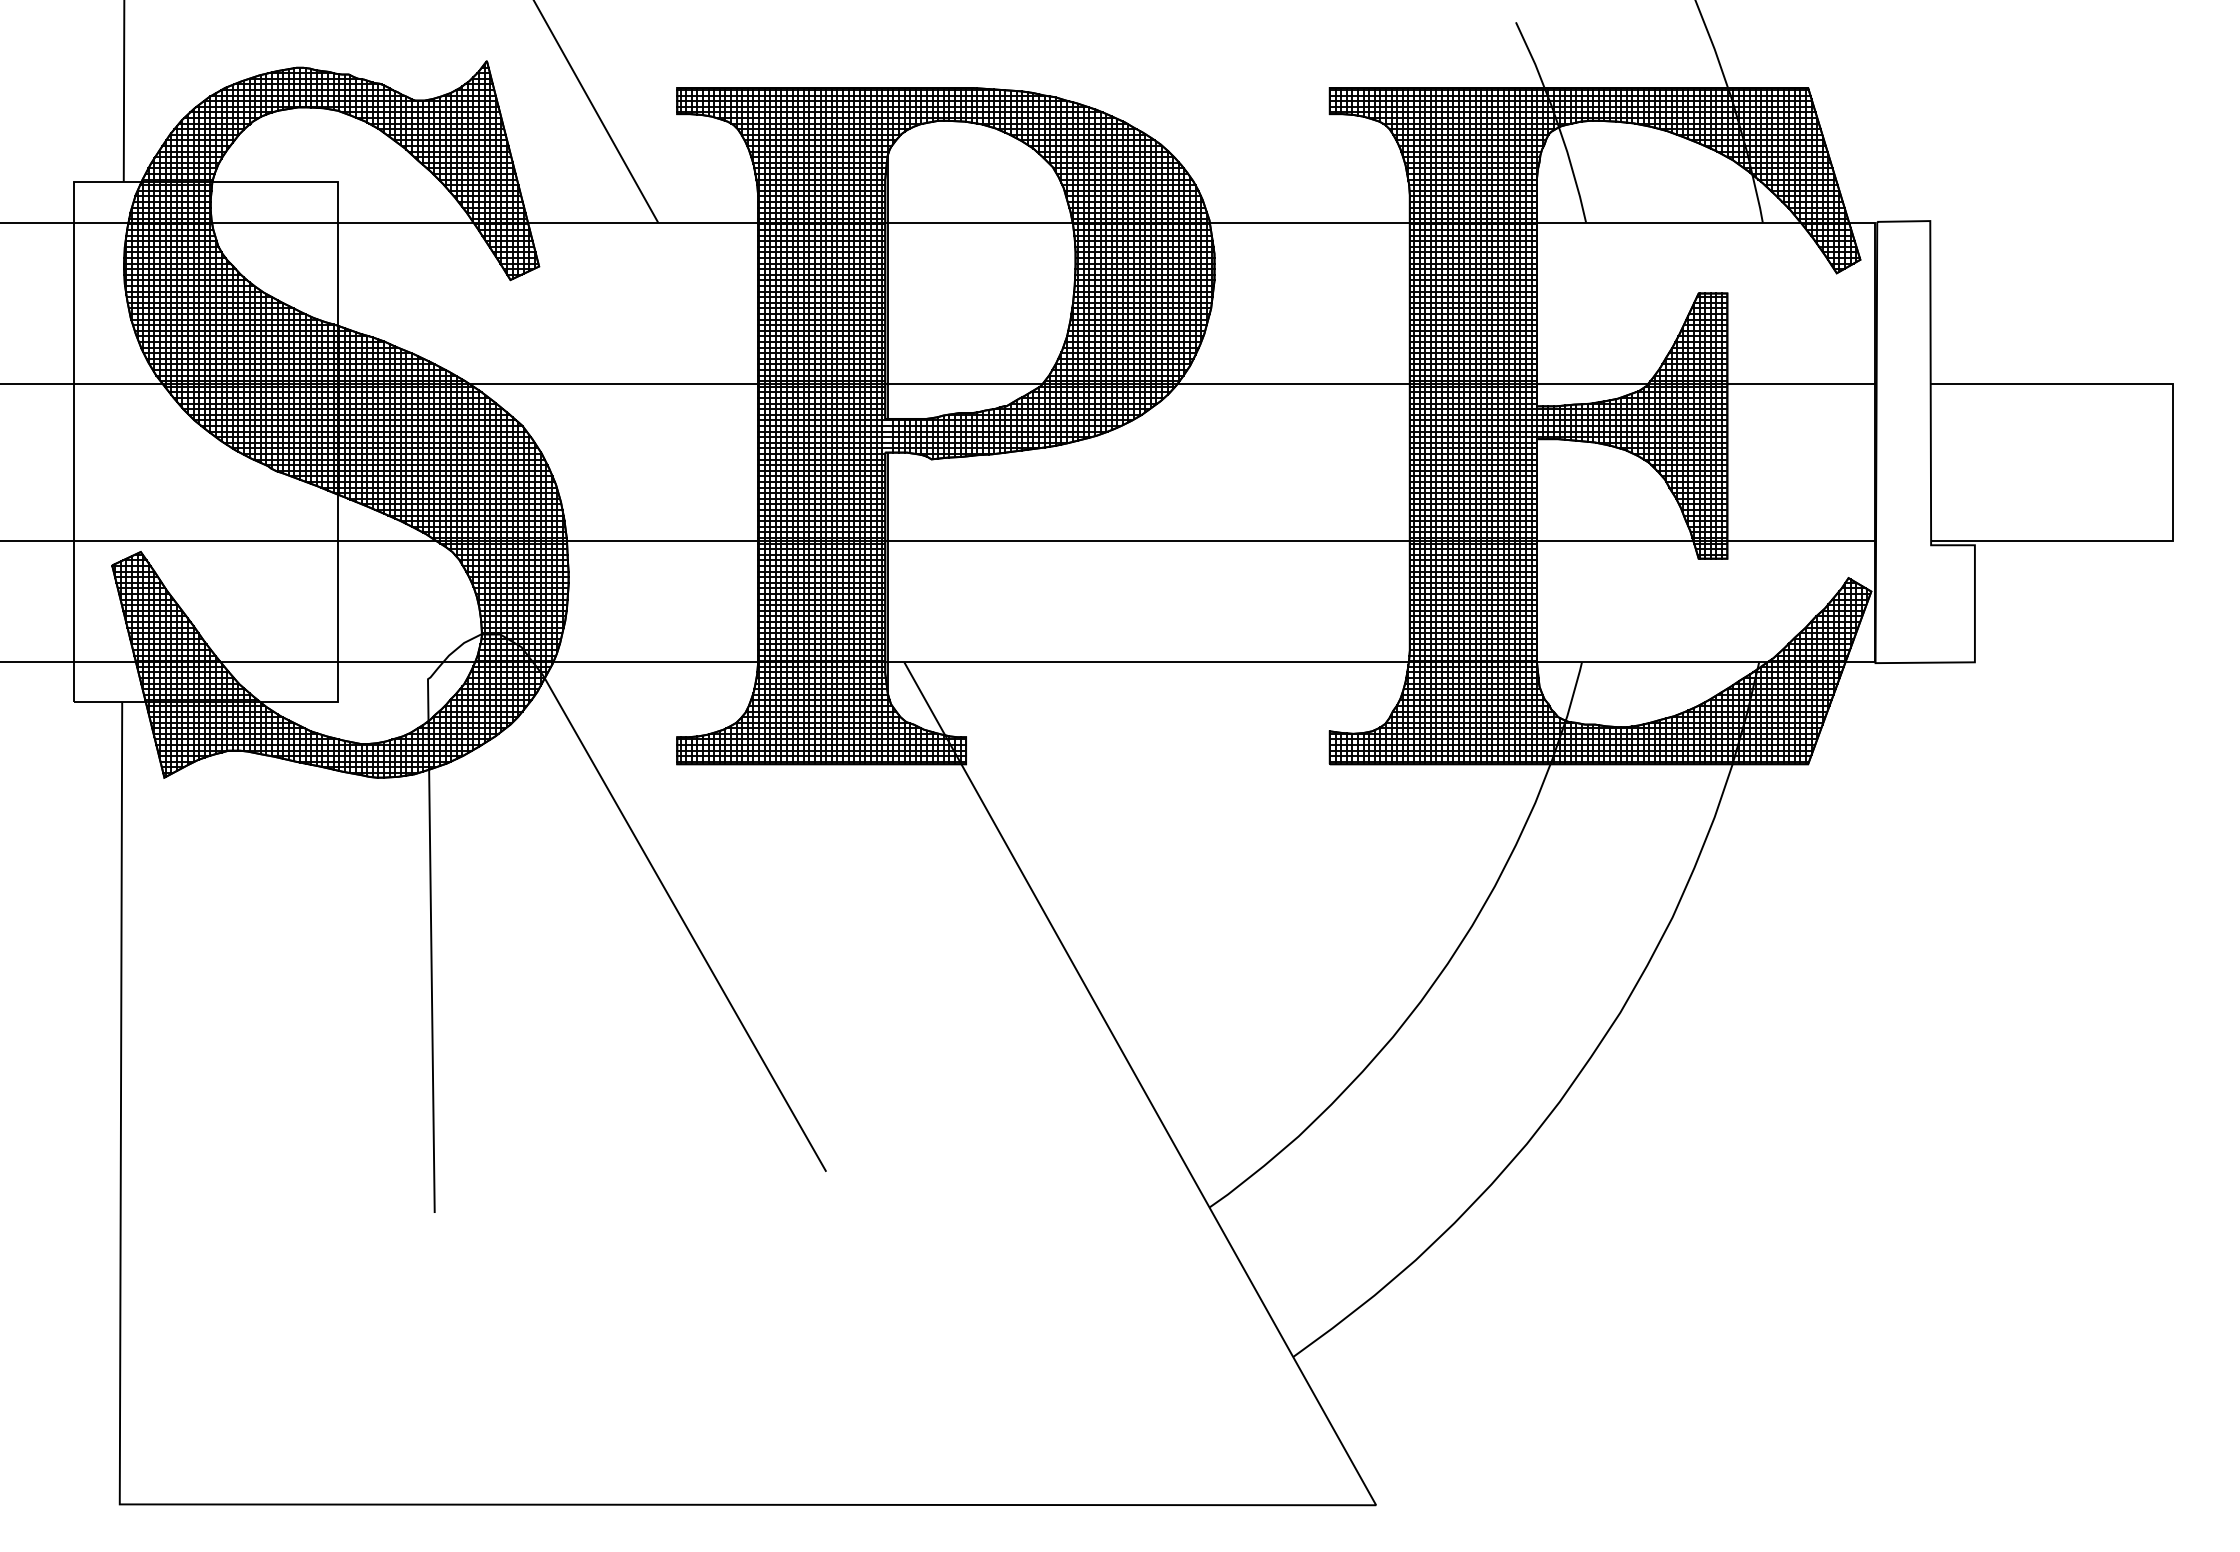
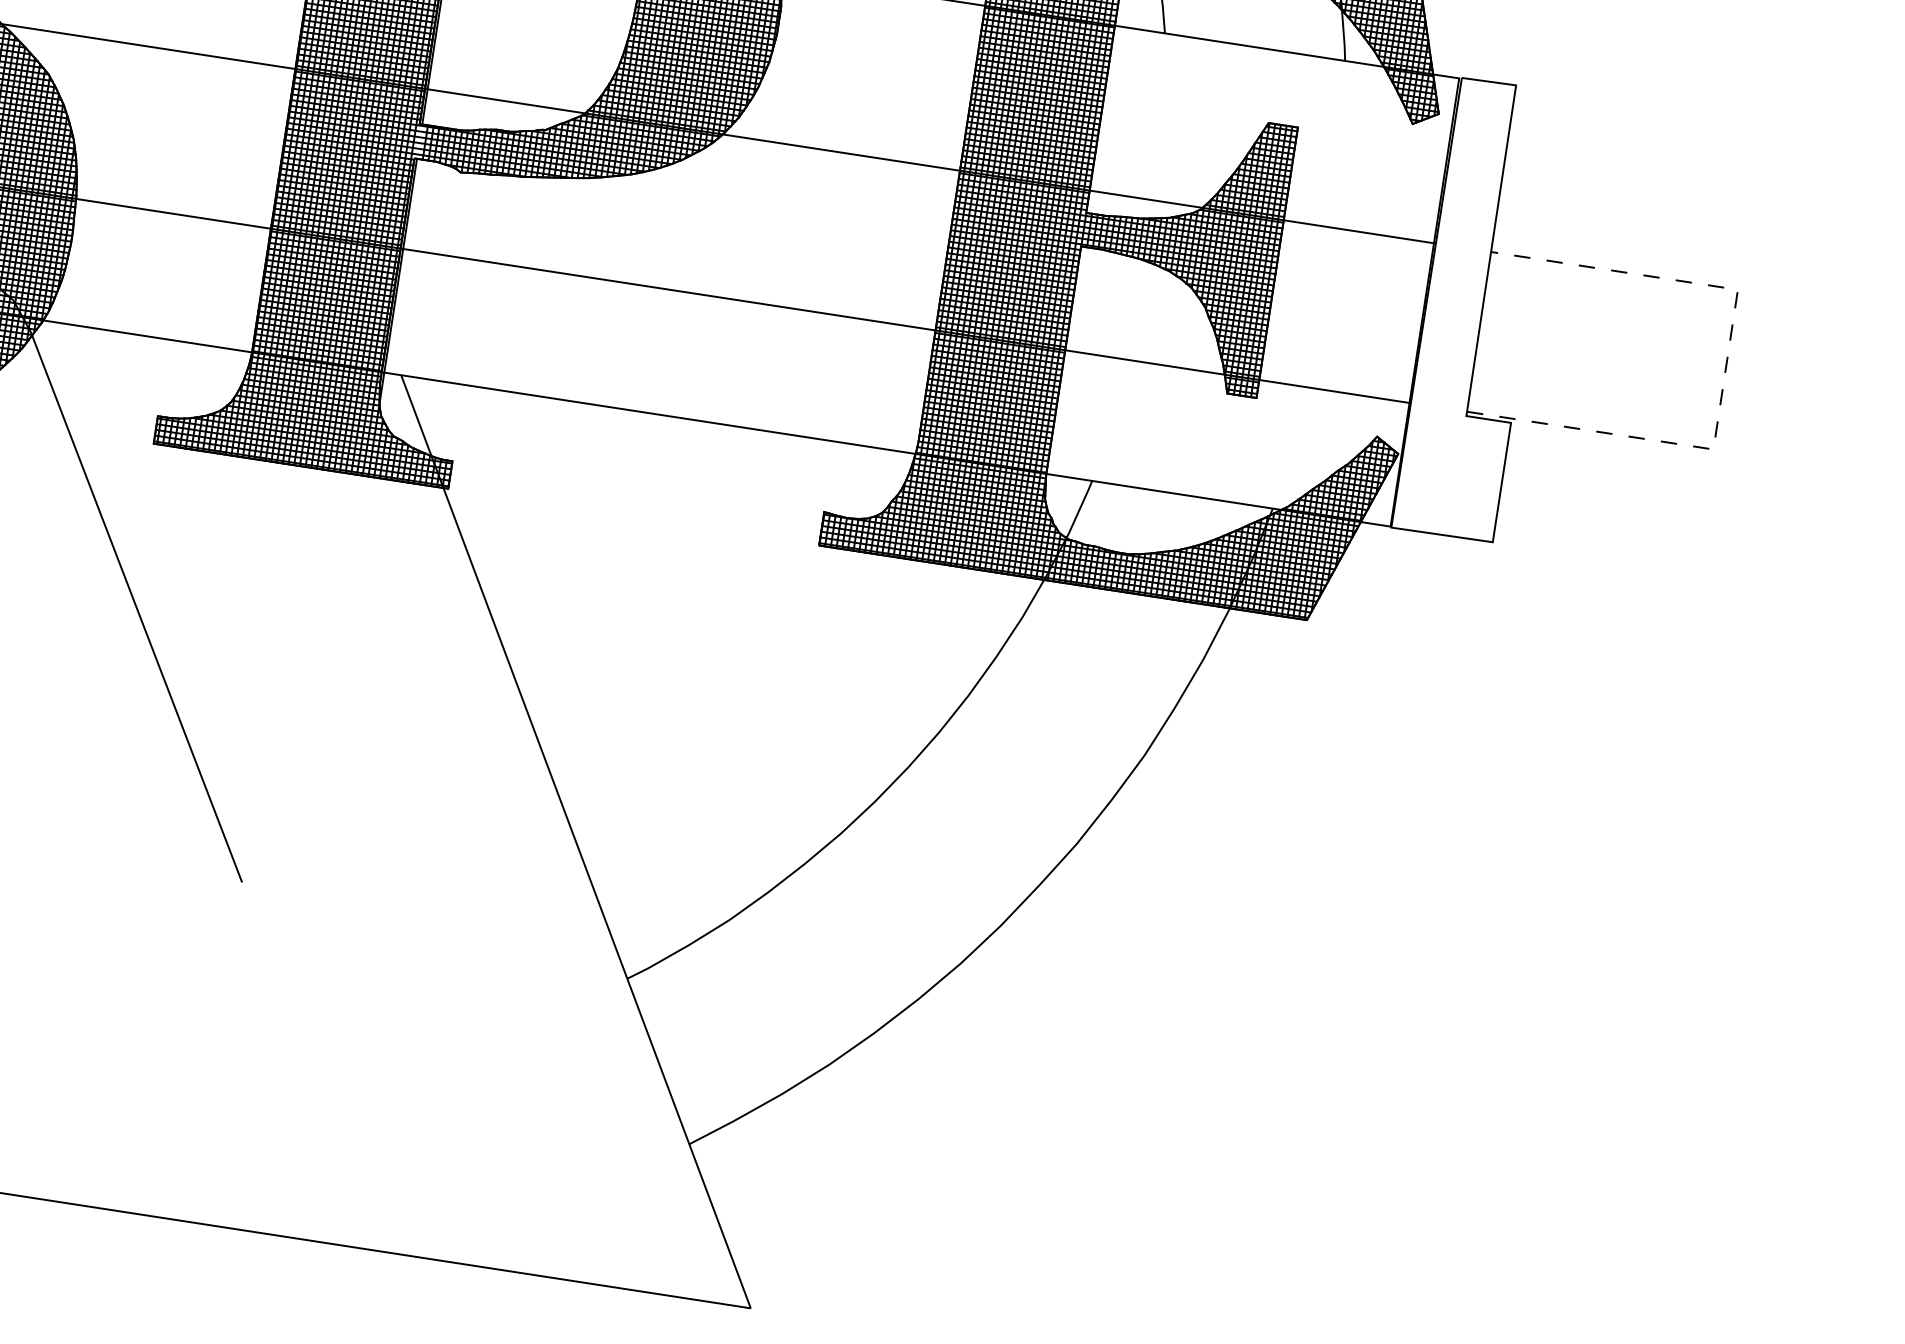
line: (2172, 462) -> (1725, 369), solid -> dashed

